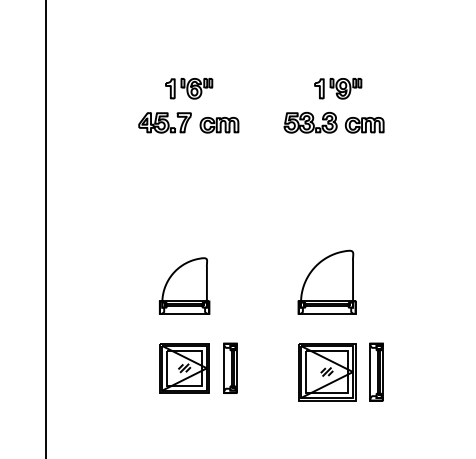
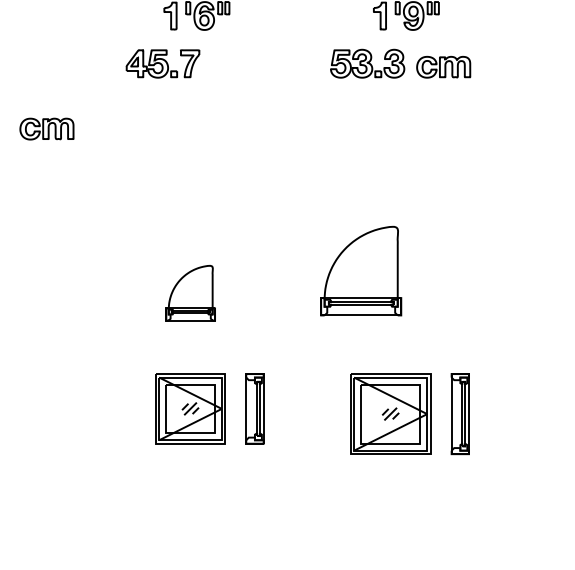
part: (219, 125) -> (46, 129), moved
part: (326, 281) -> (360, 270), moved
part: (184, 285) -> (190, 292), size x0.7

